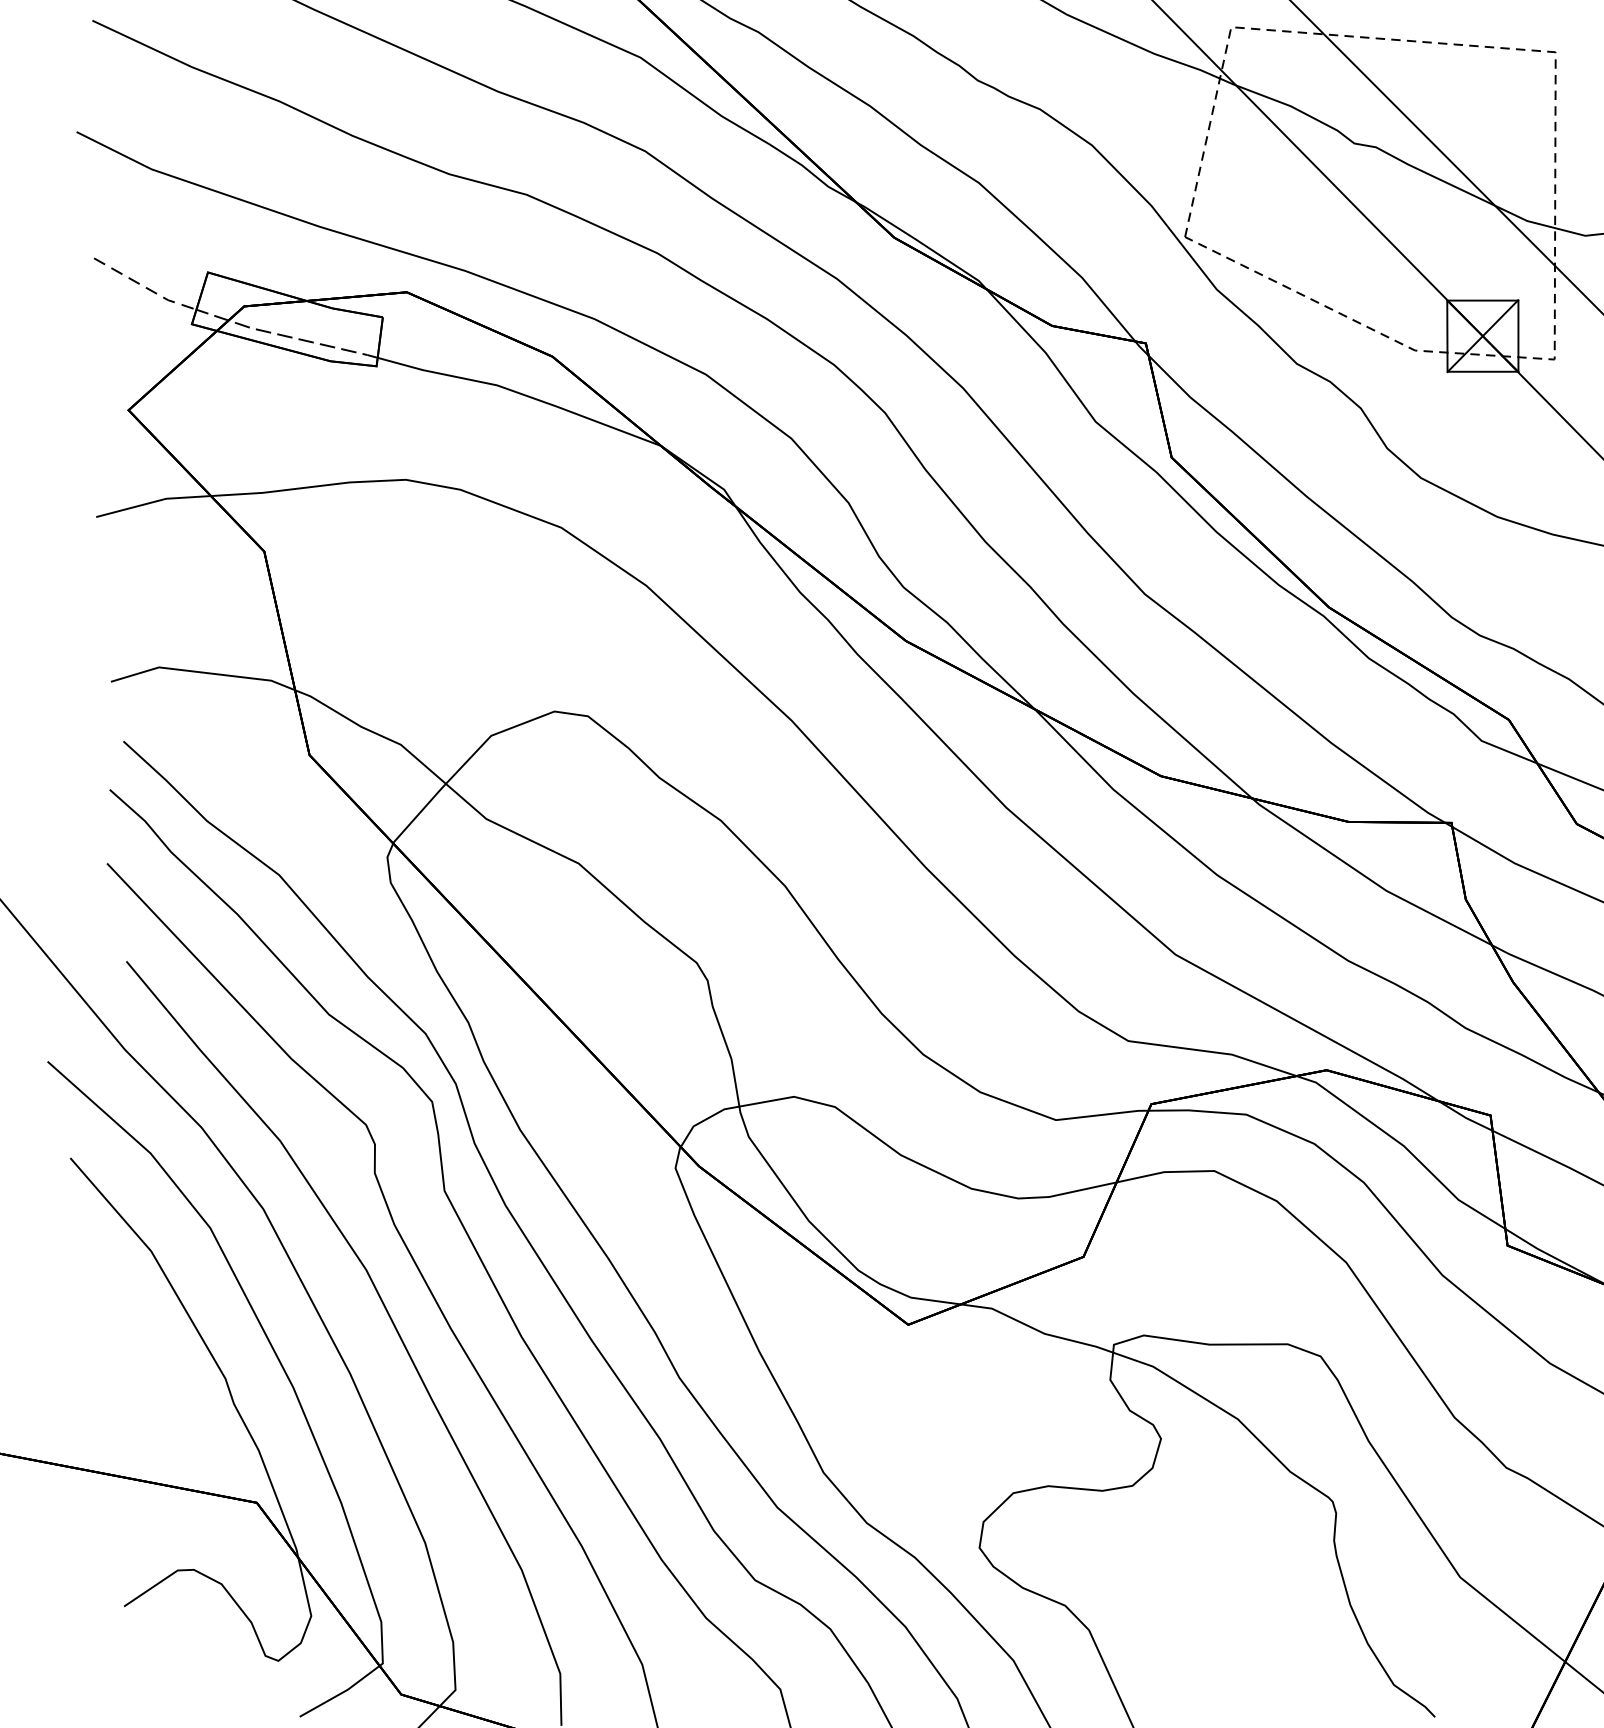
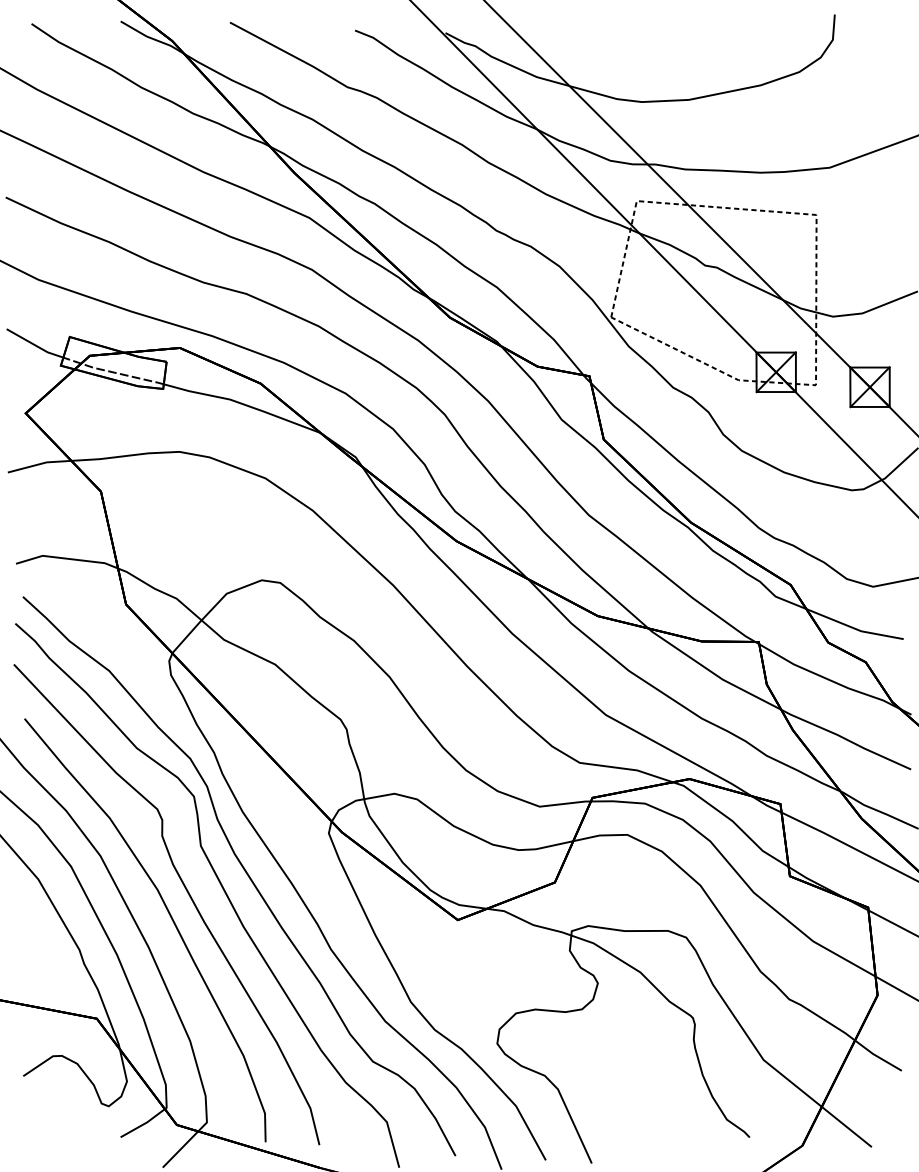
line: (144, 287) -> (34, 345), dashed -> solid

